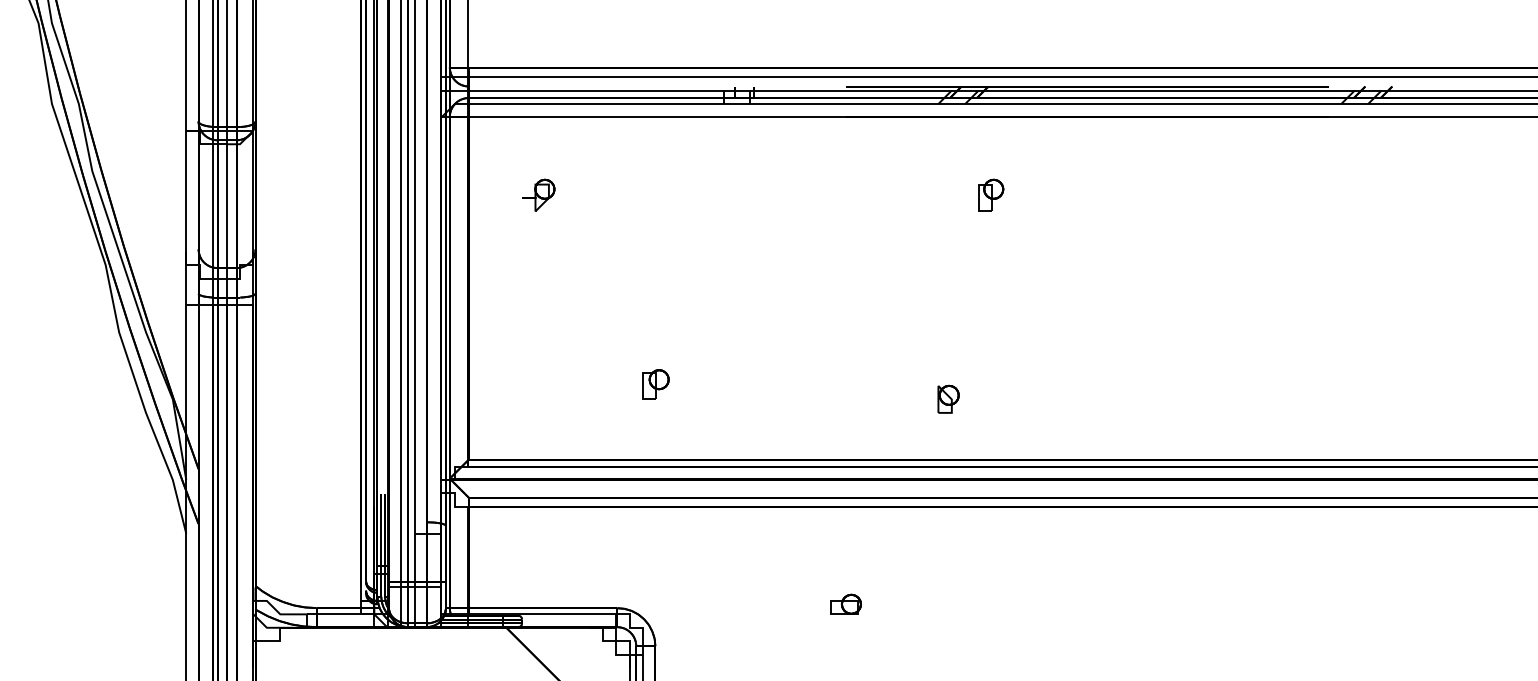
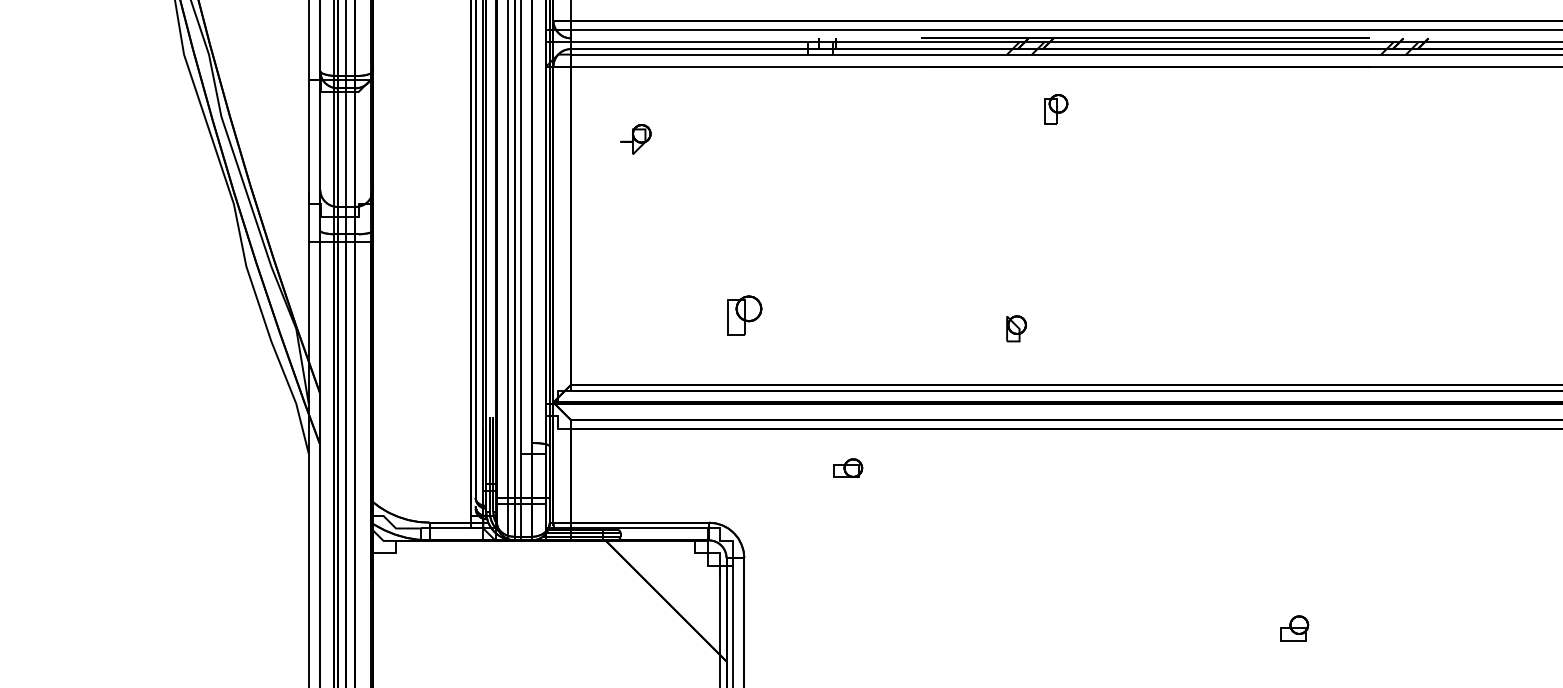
part: (991, 195) -> (1056, 109), moved
part: (655, 383) -> (744, 314), size x1.4
part: (846, 603) -> (848, 467), moved

